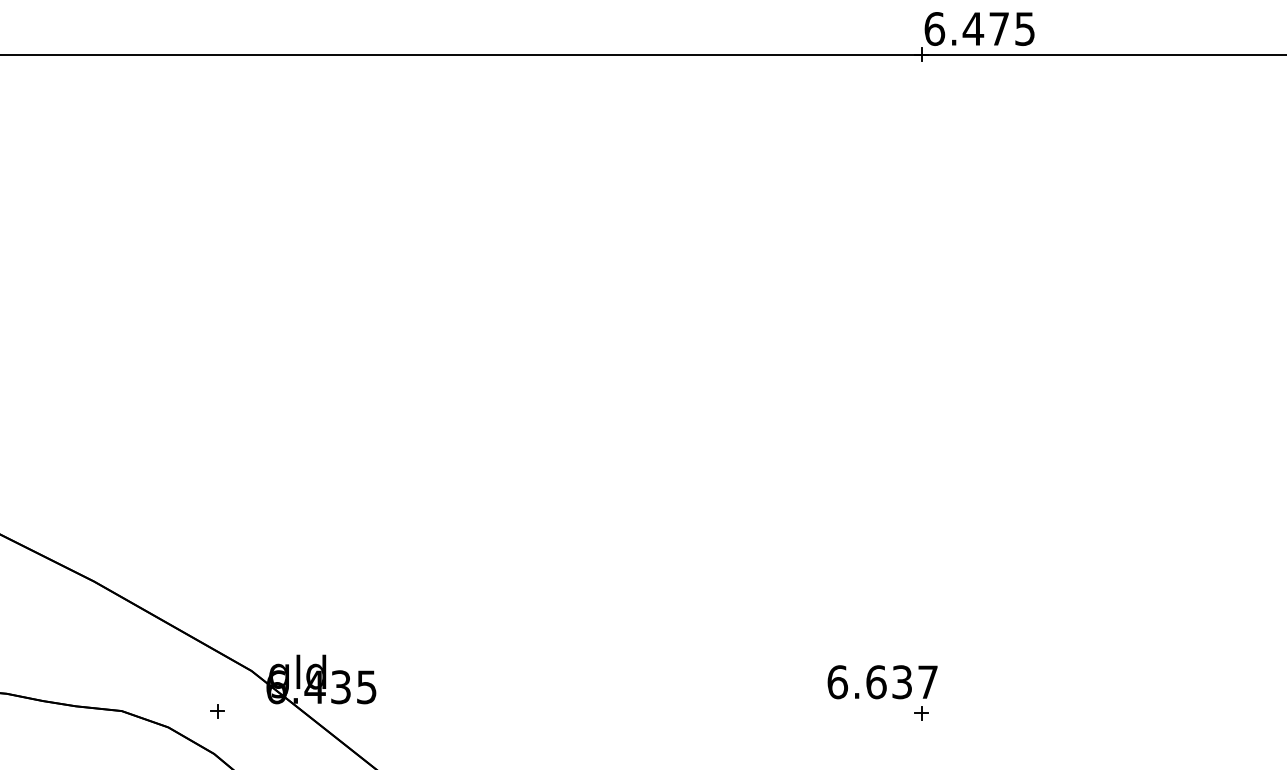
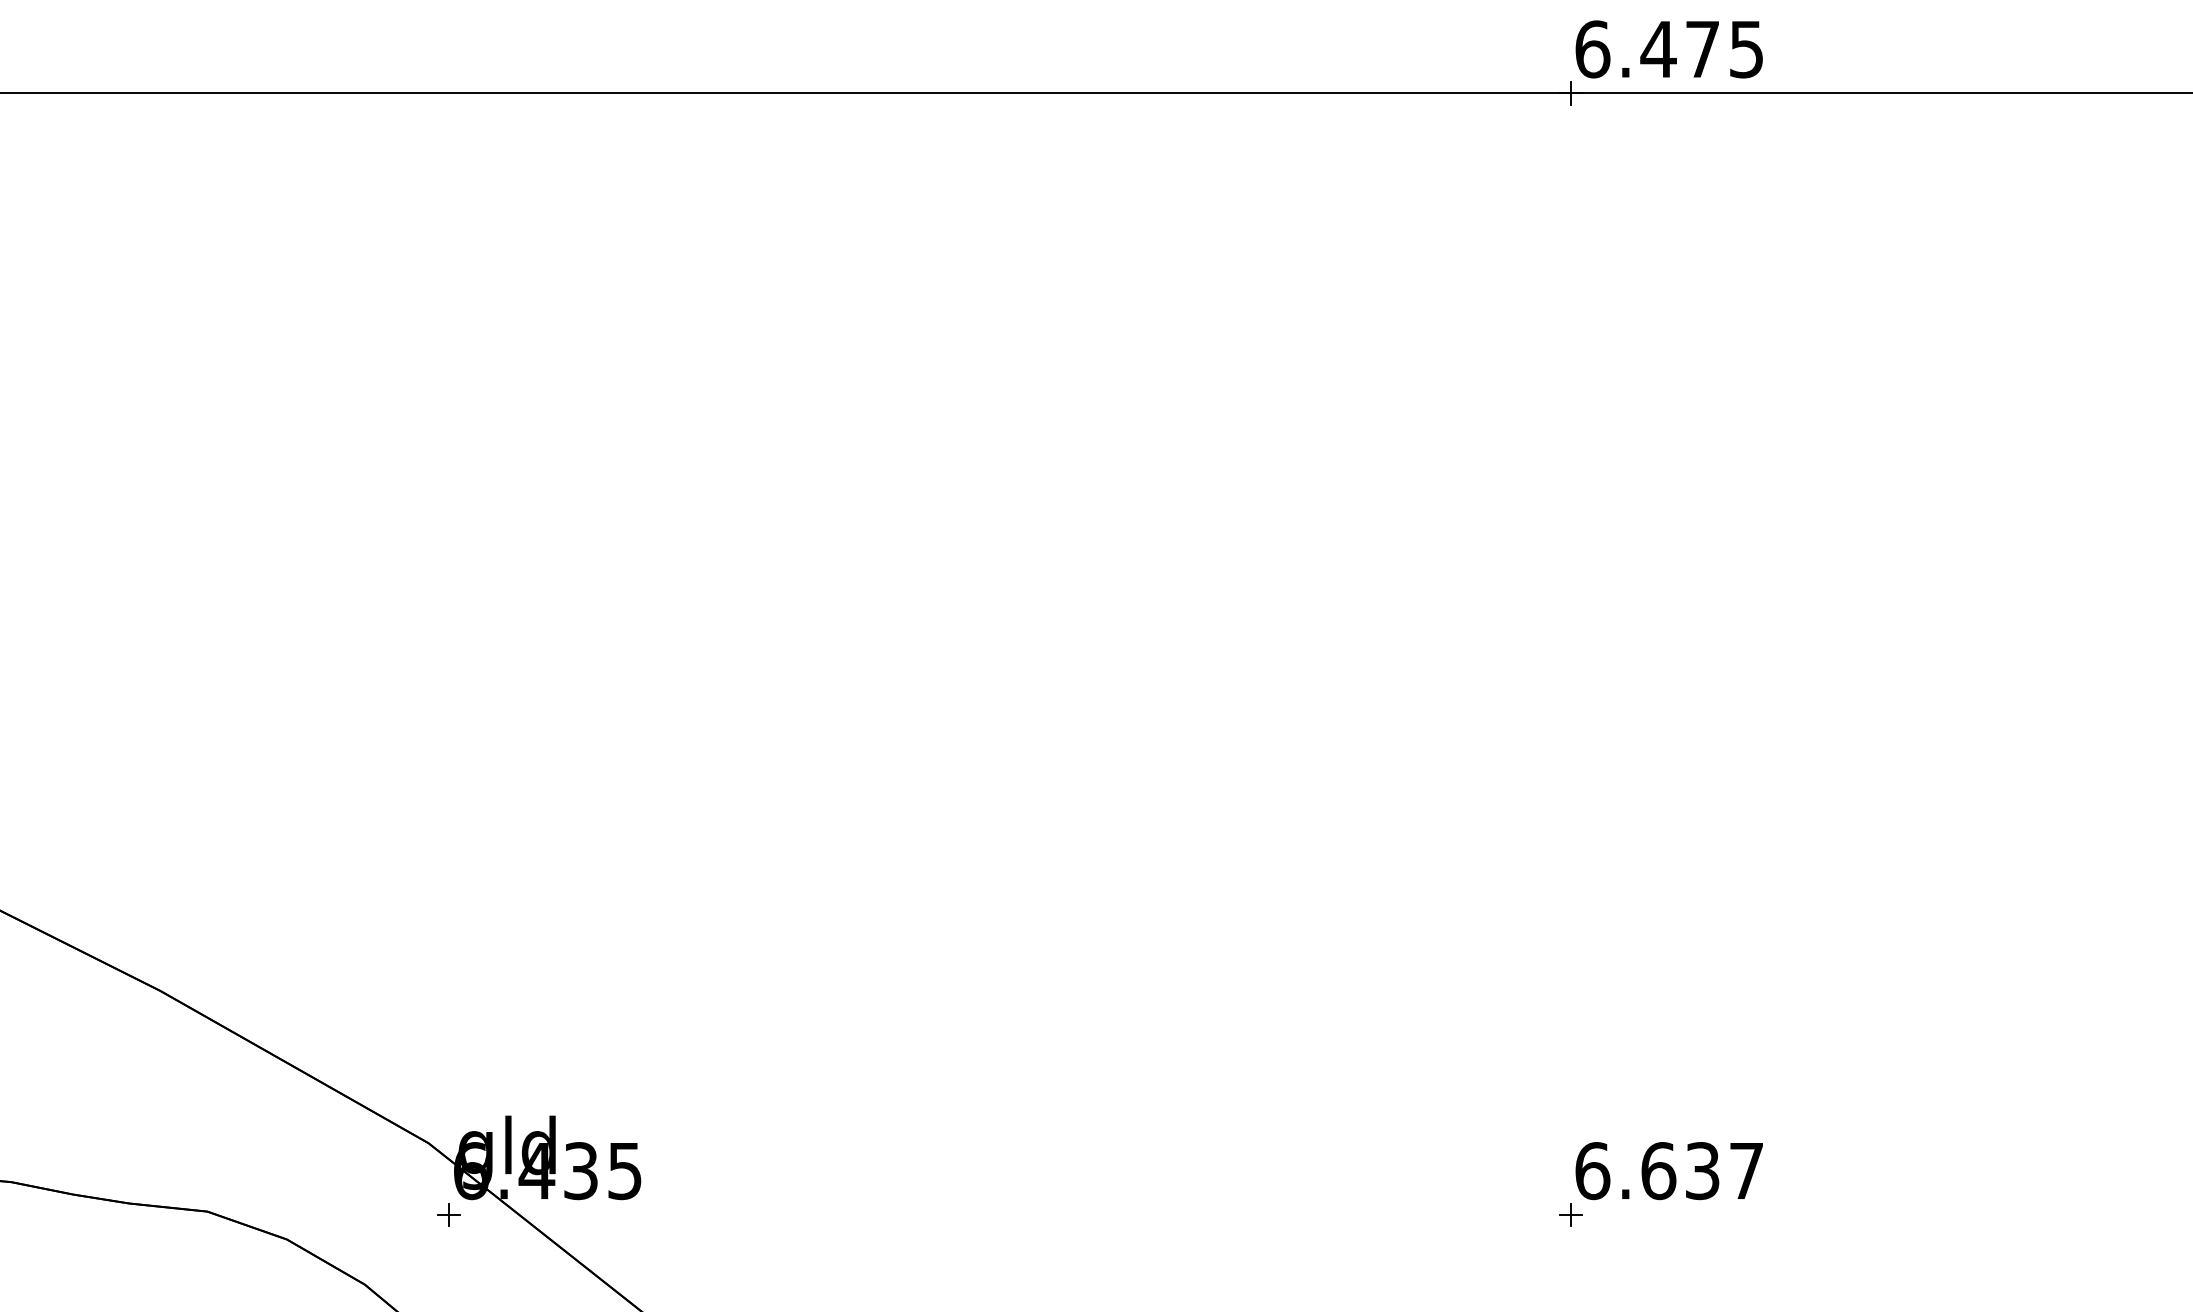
text: (882, 682) -> (1669, 1171), moved
part: (217, 711) -> (448, 1215), moved

